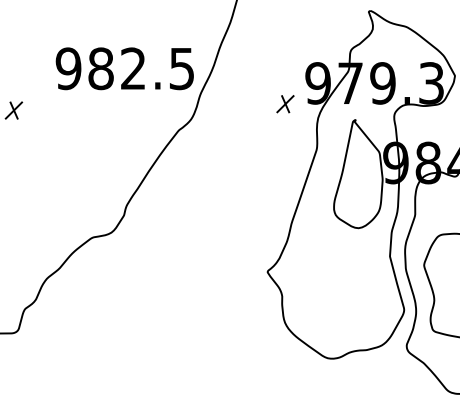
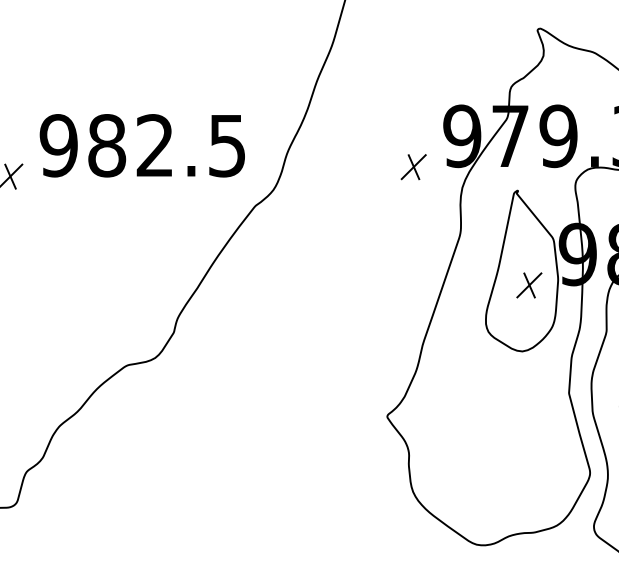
text: (124, 68) -> (141, 145), moved
part: (363, 183) -> (529, 285), added

